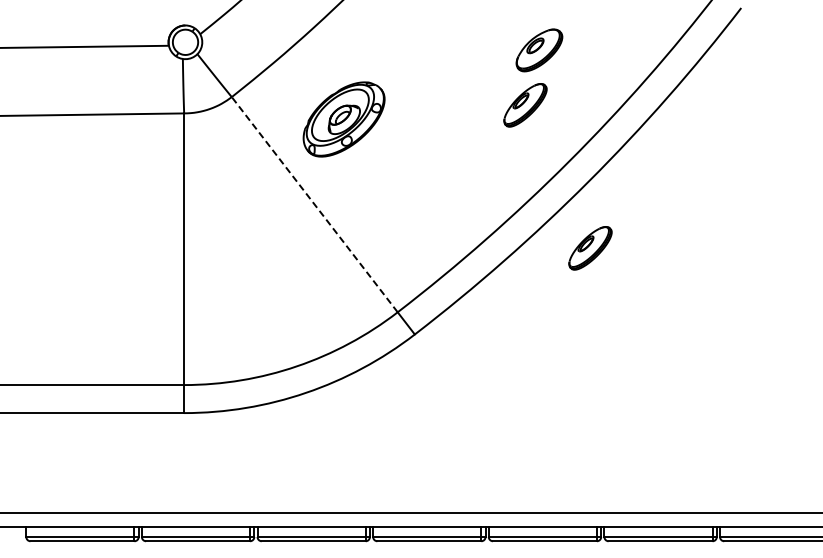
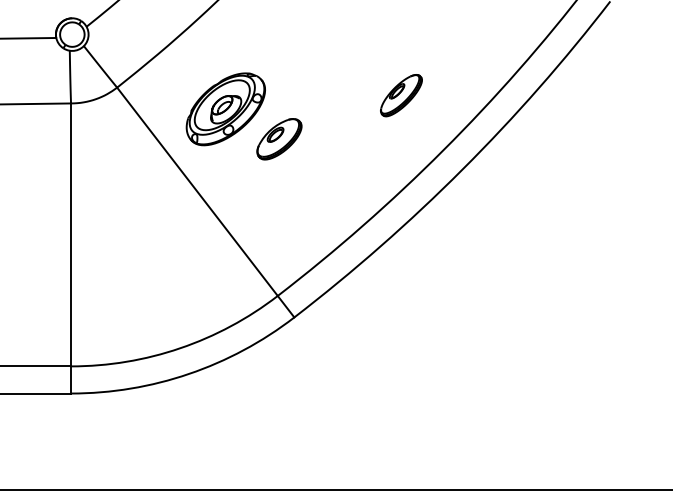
part: (539, 50) -> (279, 139), moved
line: (314, 204) -> (197, 191), dashed -> solid
part: (590, 248) -> (464, 234), removed

